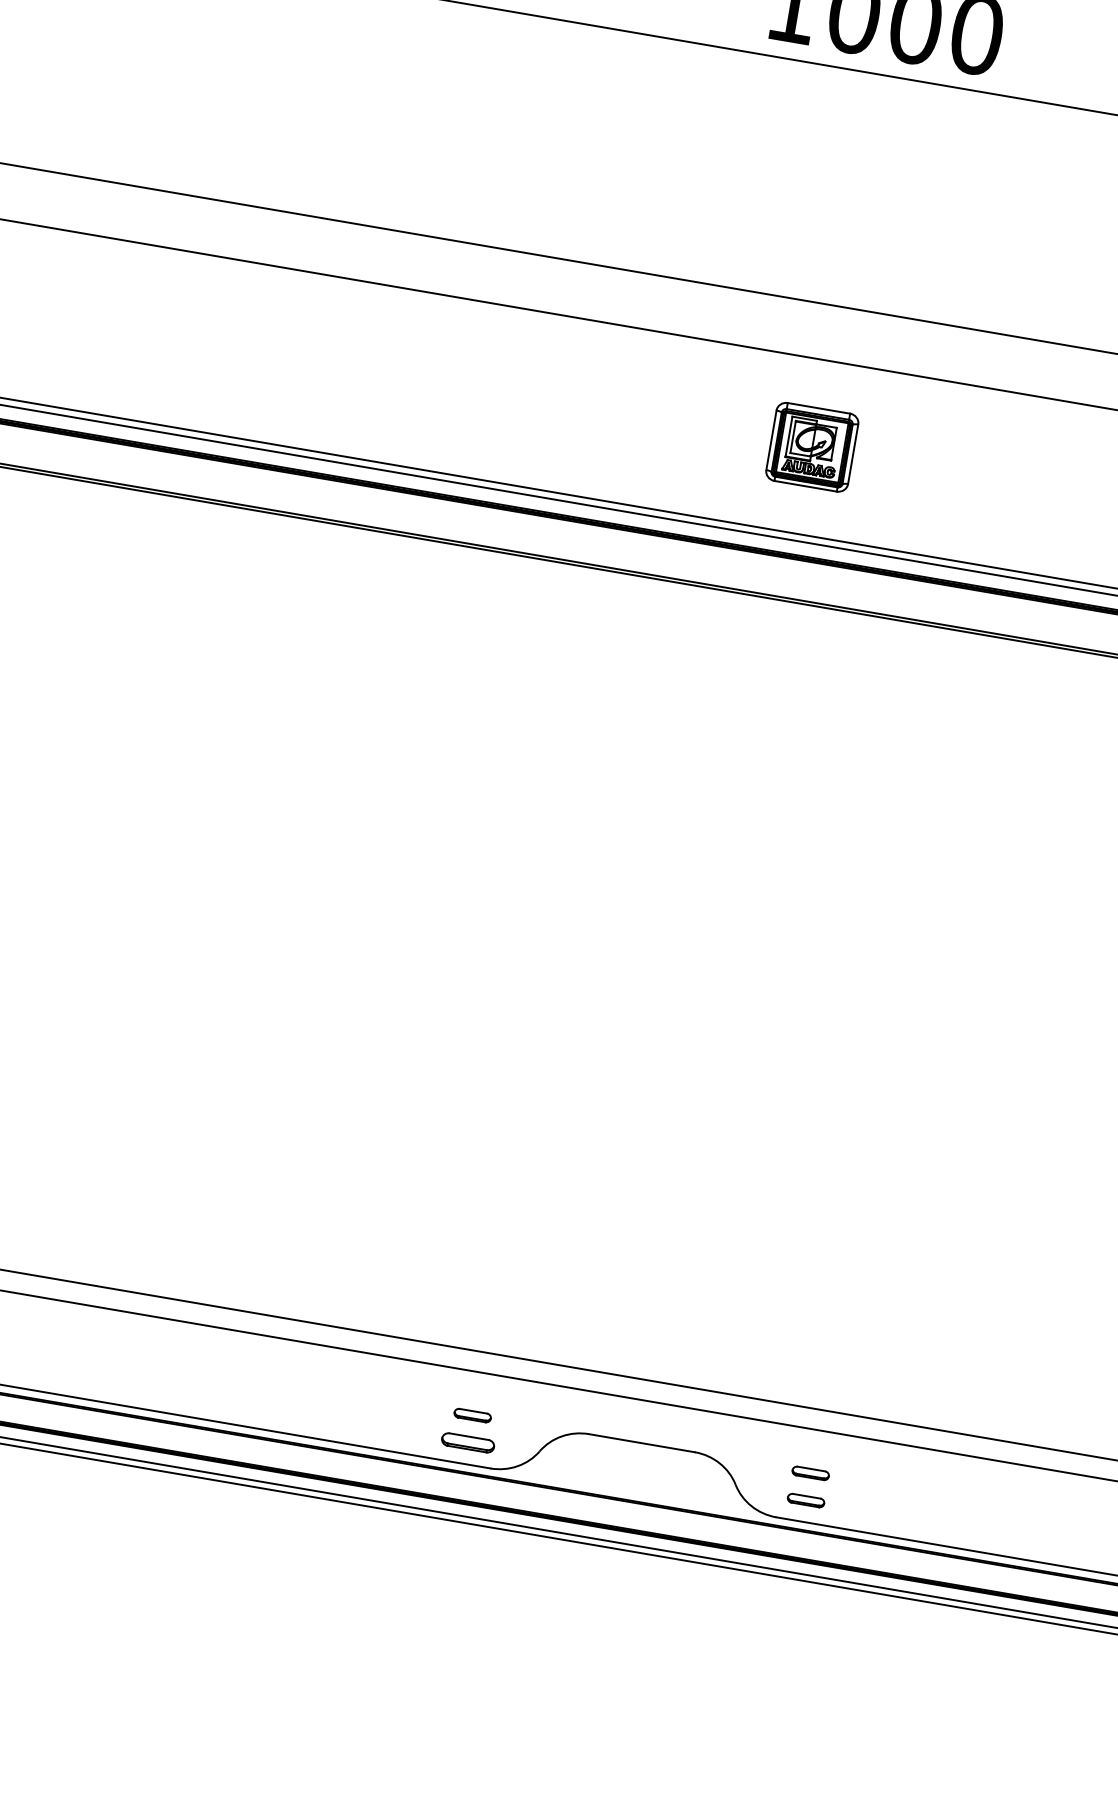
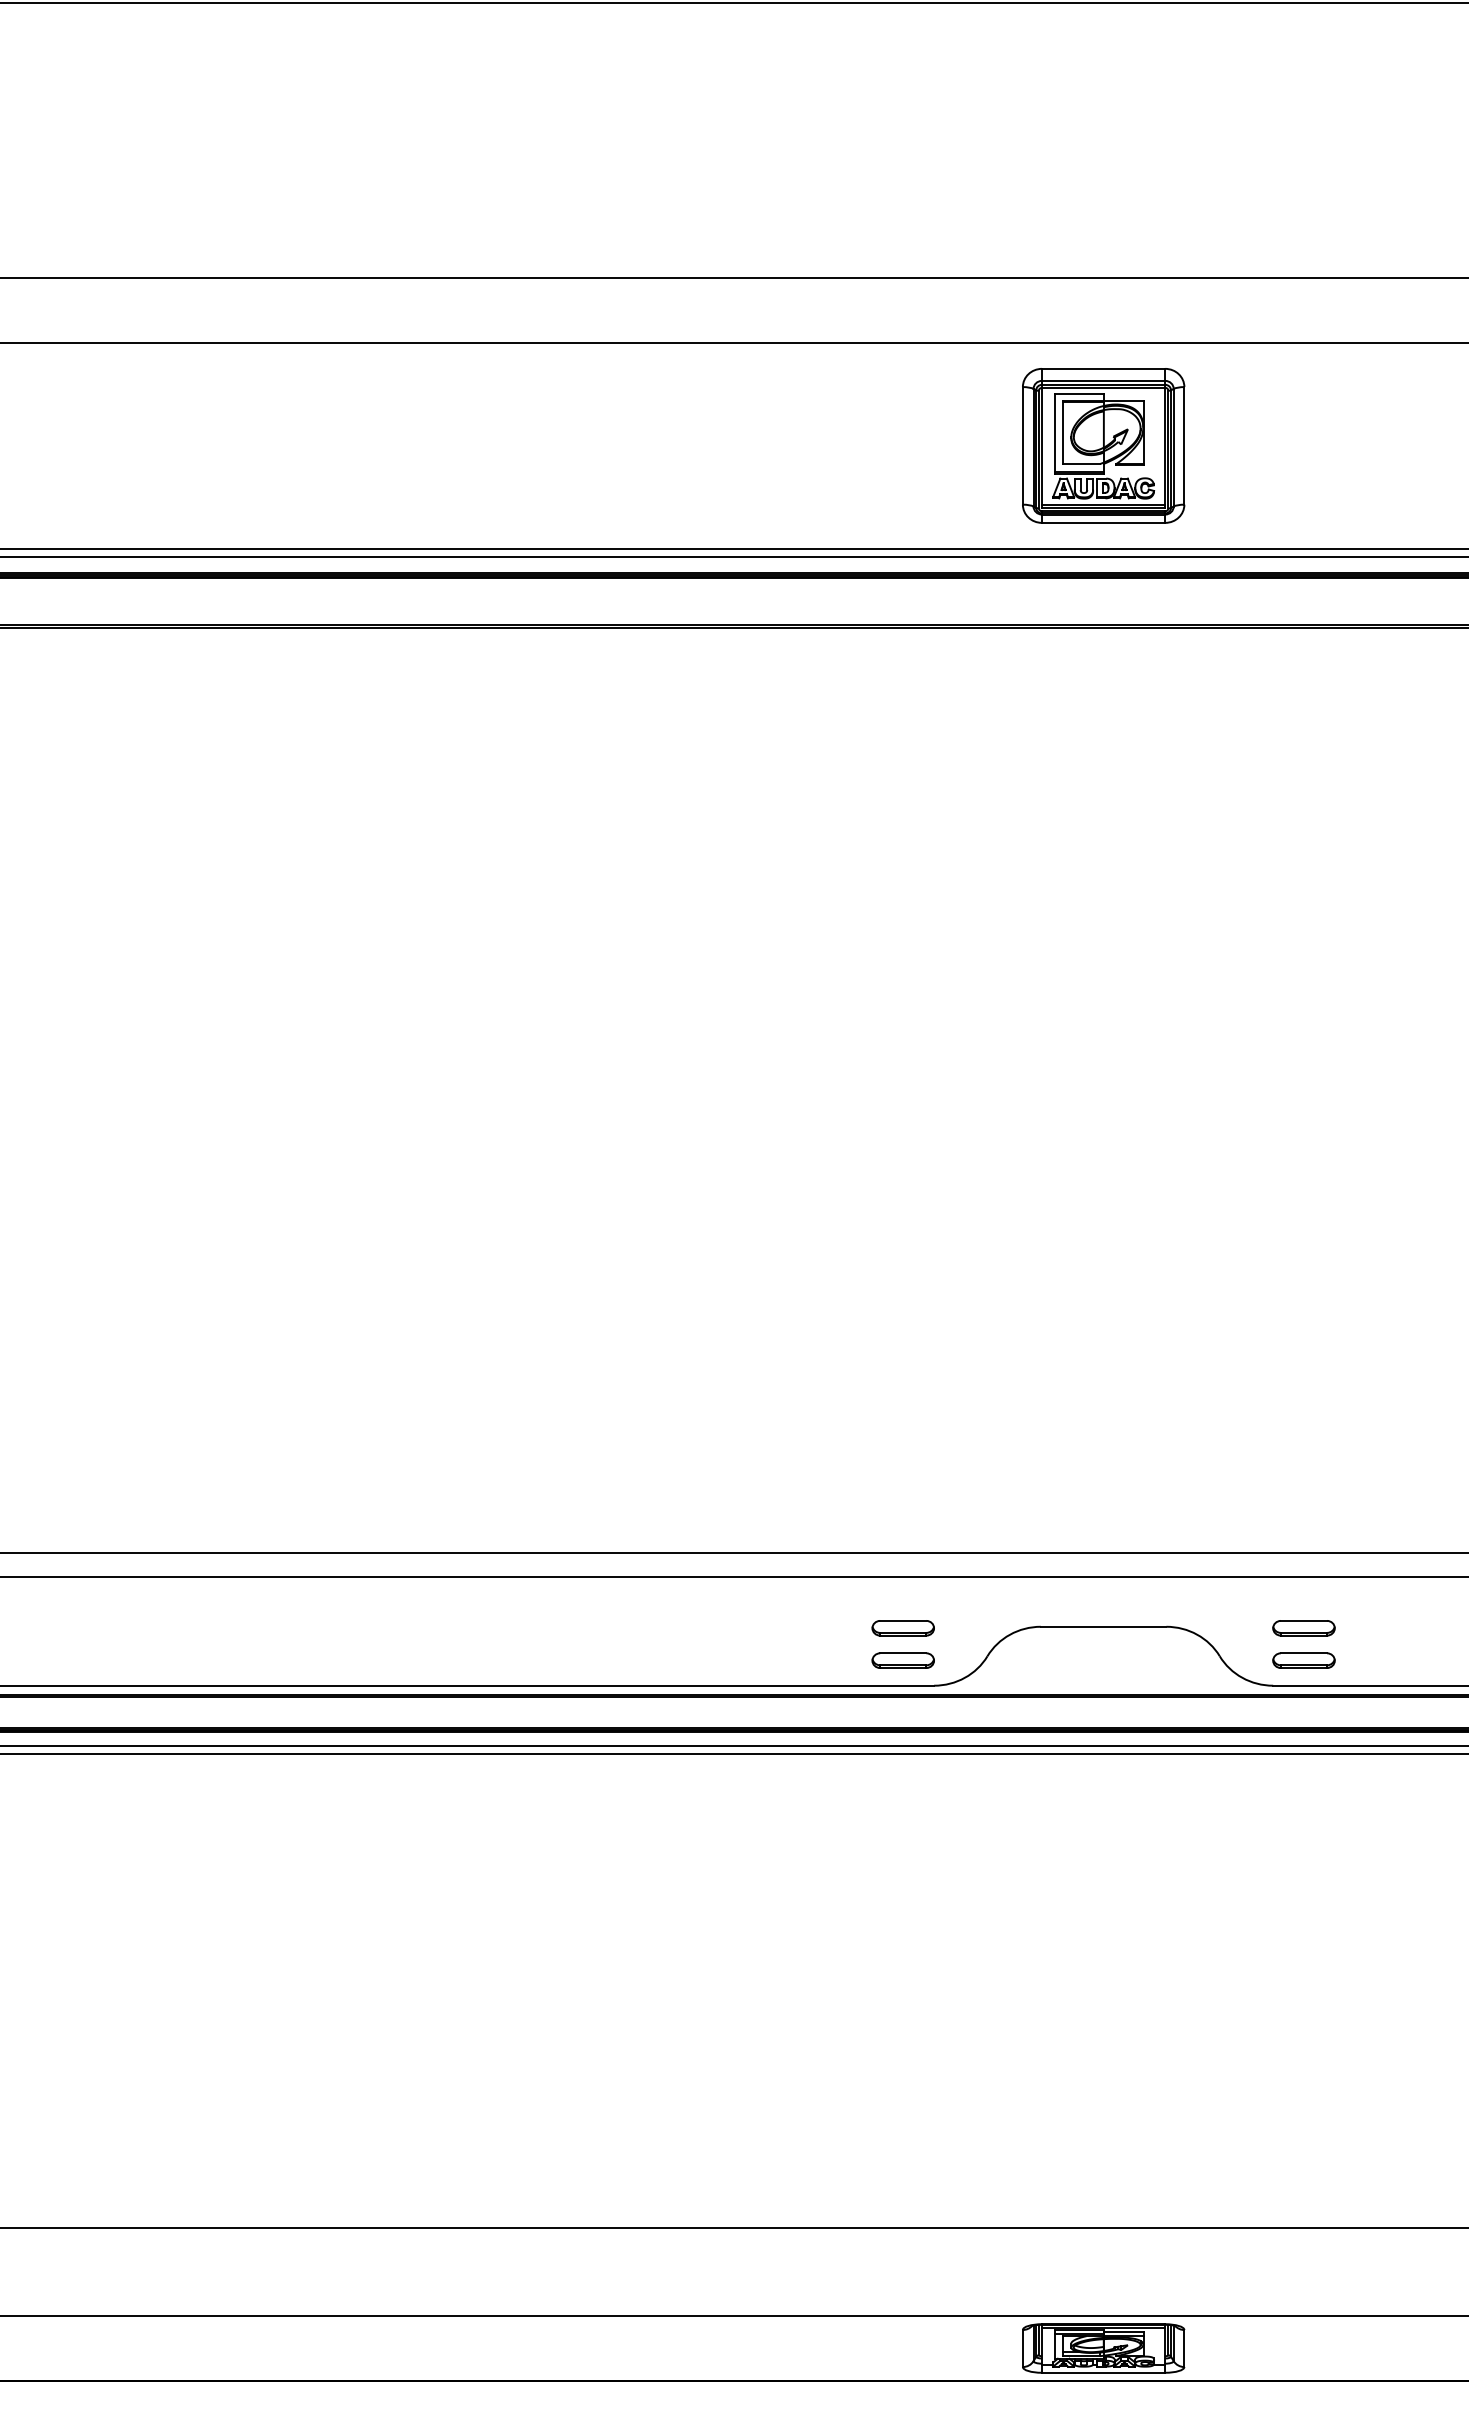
part: (812, 446) -> (1103, 445), size x1.67
part: (472, 1415) -> (902, 1628), size x1.43
part: (810, 1473) -> (1303, 1628), size x1.43
part: (805, 1500) -> (1303, 1660), size x1.43

